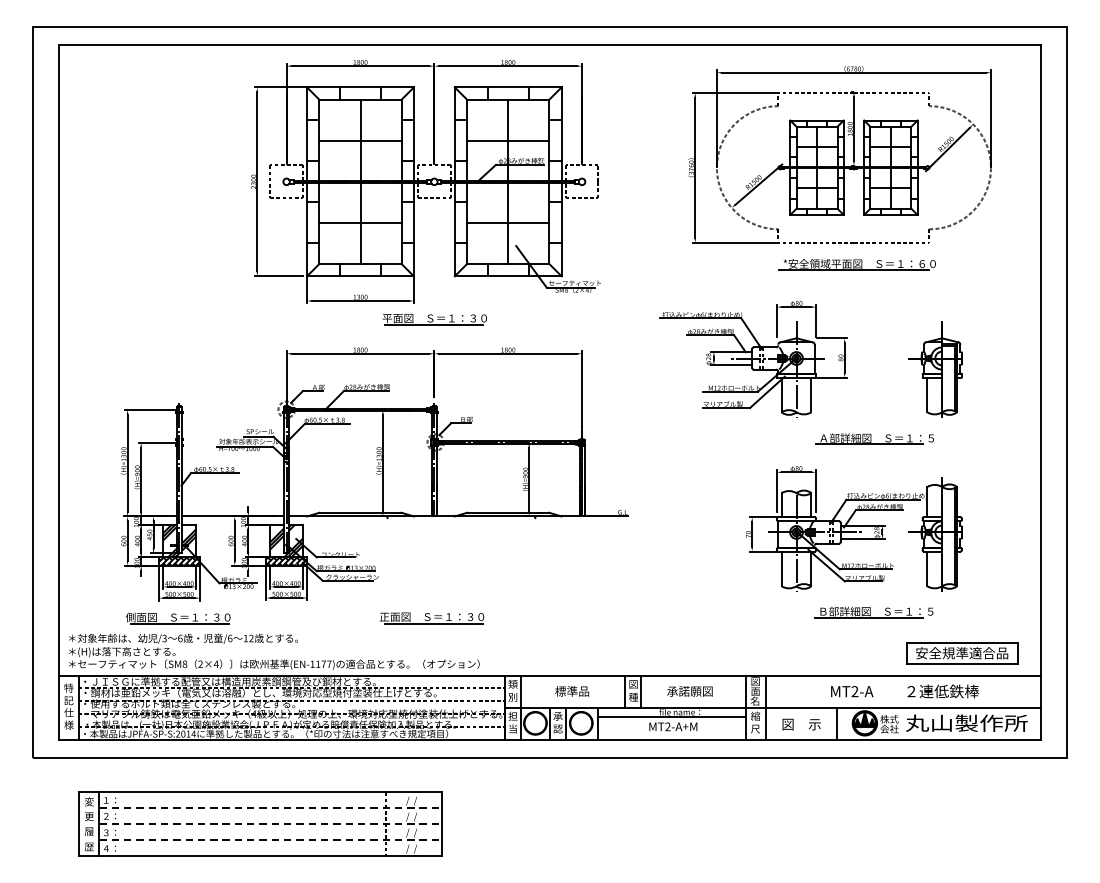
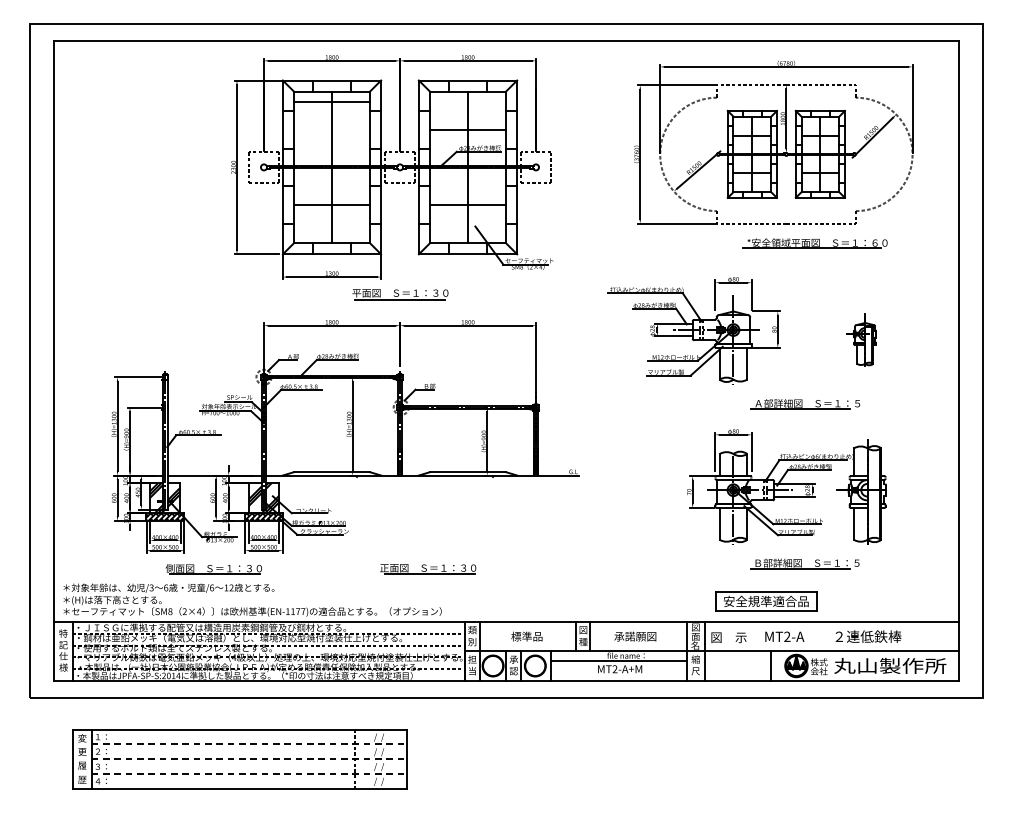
line: (360, 140) -> (332, 101), moved
part: (856, 264) -> (814, 243), moved
part: (935, 369) -> (861, 340), size x0.6
part: (178, 618) -> (214, 569), moved
part: (432, 618) -> (428, 569), moved
part: (962, 653) -> (766, 601), moved
text: (801, 724) -> (728, 637), moved

